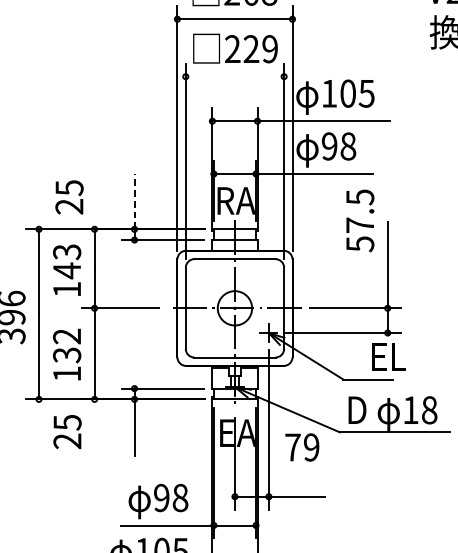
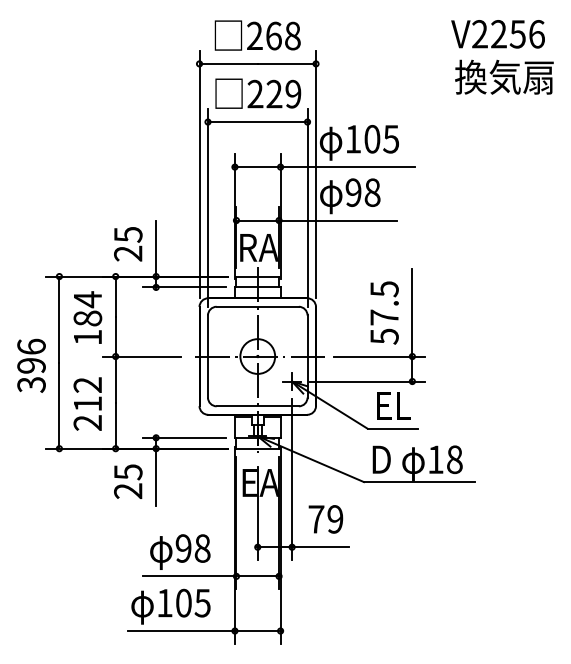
line: (234, 77) -> (257, 122), added
text: (69, 197) -> (128, 244), moved
line: (134, 201) -> (156, 248), dashed -> solid
text: (360, 220) -> (384, 312), moved
text: (66, 261) -> (87, 309), 143 -> 184
text: (388, 356) -> (393, 405), moved
text: (66, 364) -> (87, 413), 132 -> 212
text: (67, 431) -> (128, 481), moved
text: (301, 447) -> (325, 519), moved

